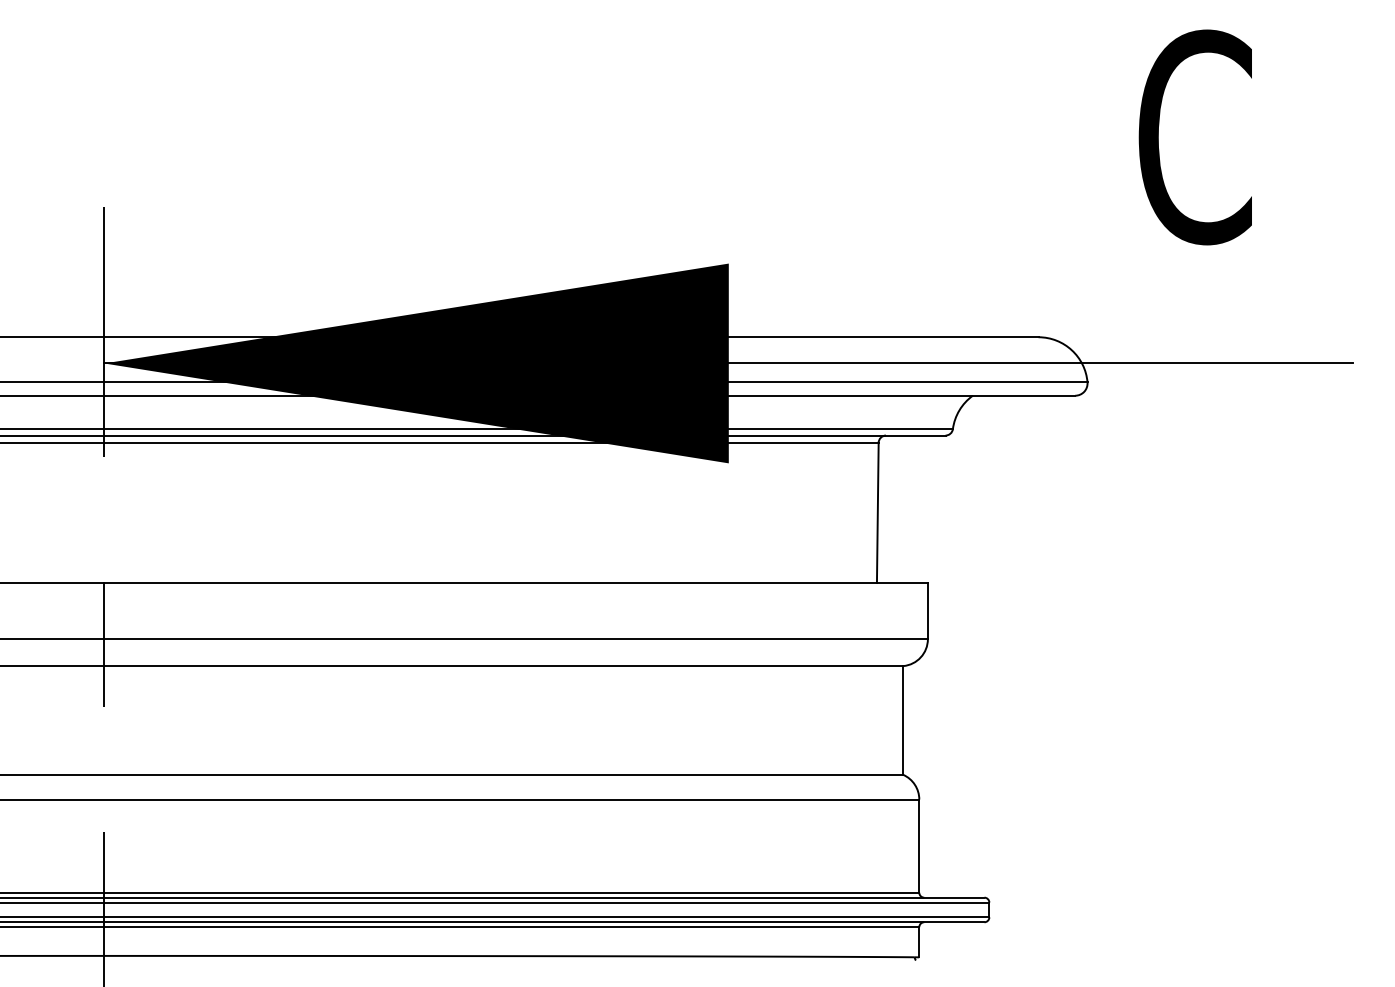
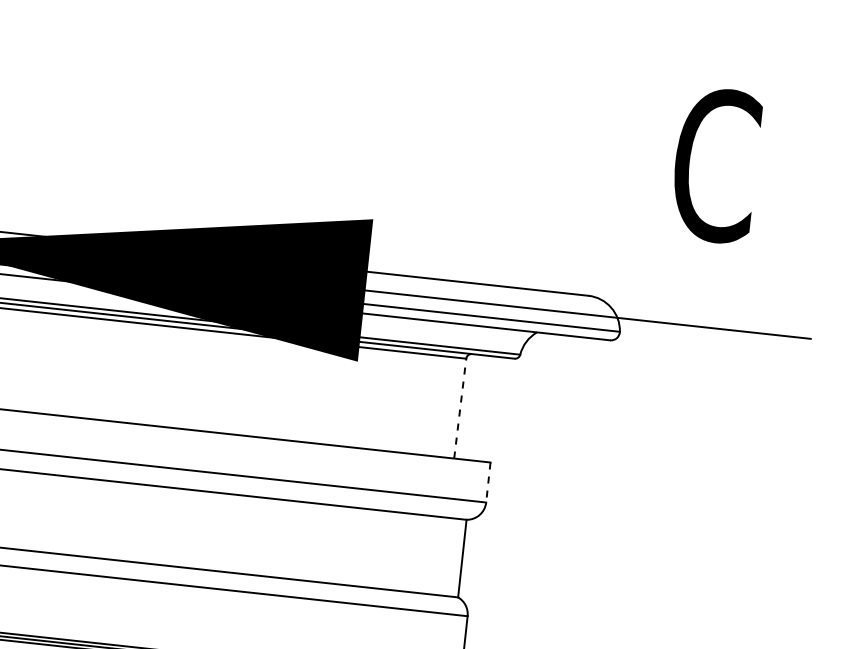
line: (877, 512) -> (460, 408), solid -> dashed
line: (927, 611) -> (488, 482), solid -> dashed

